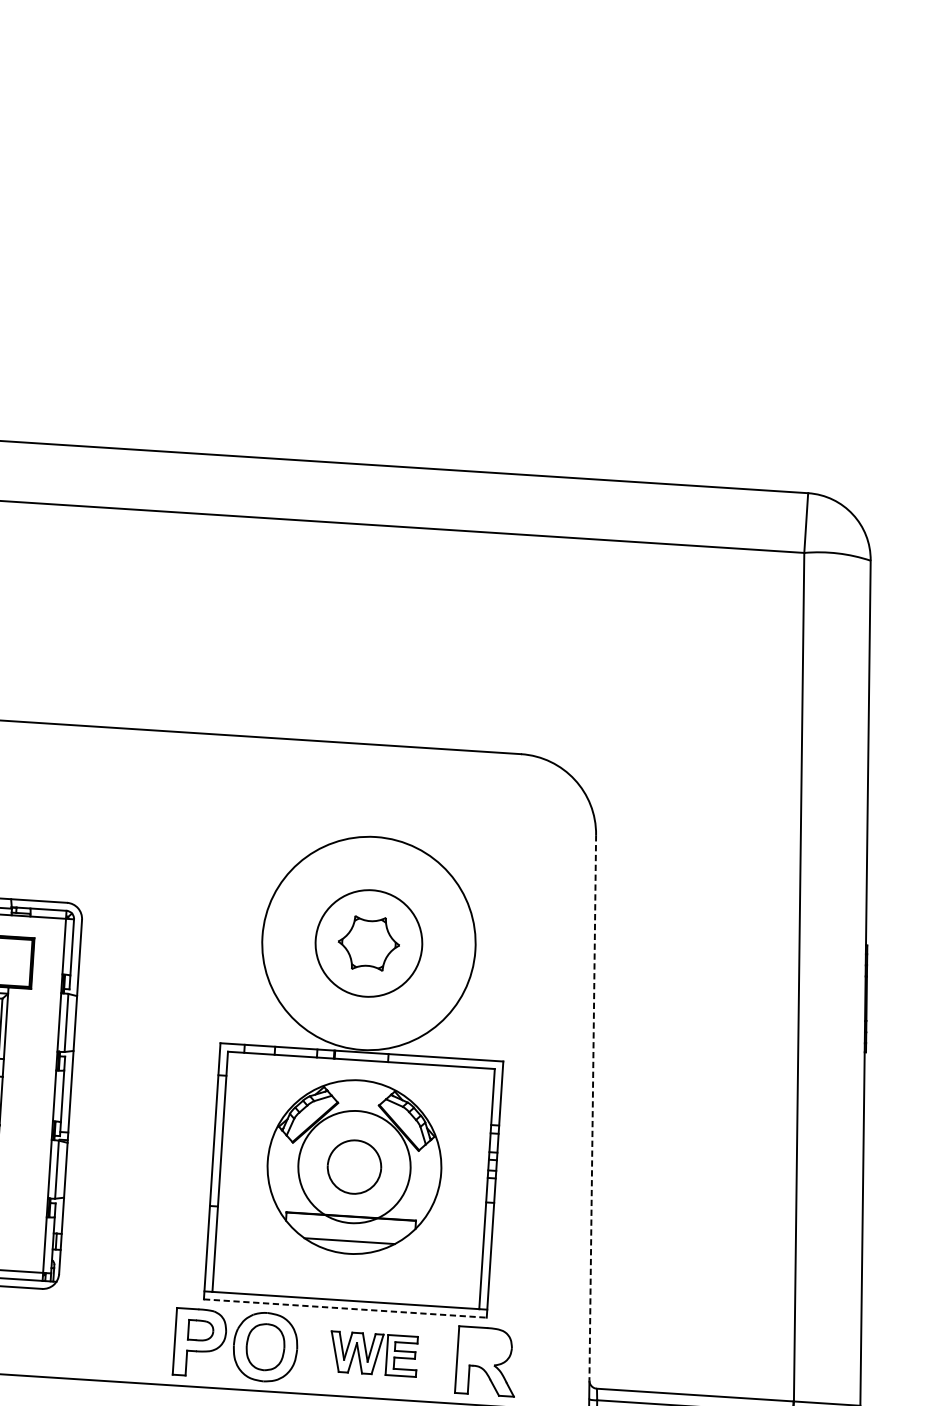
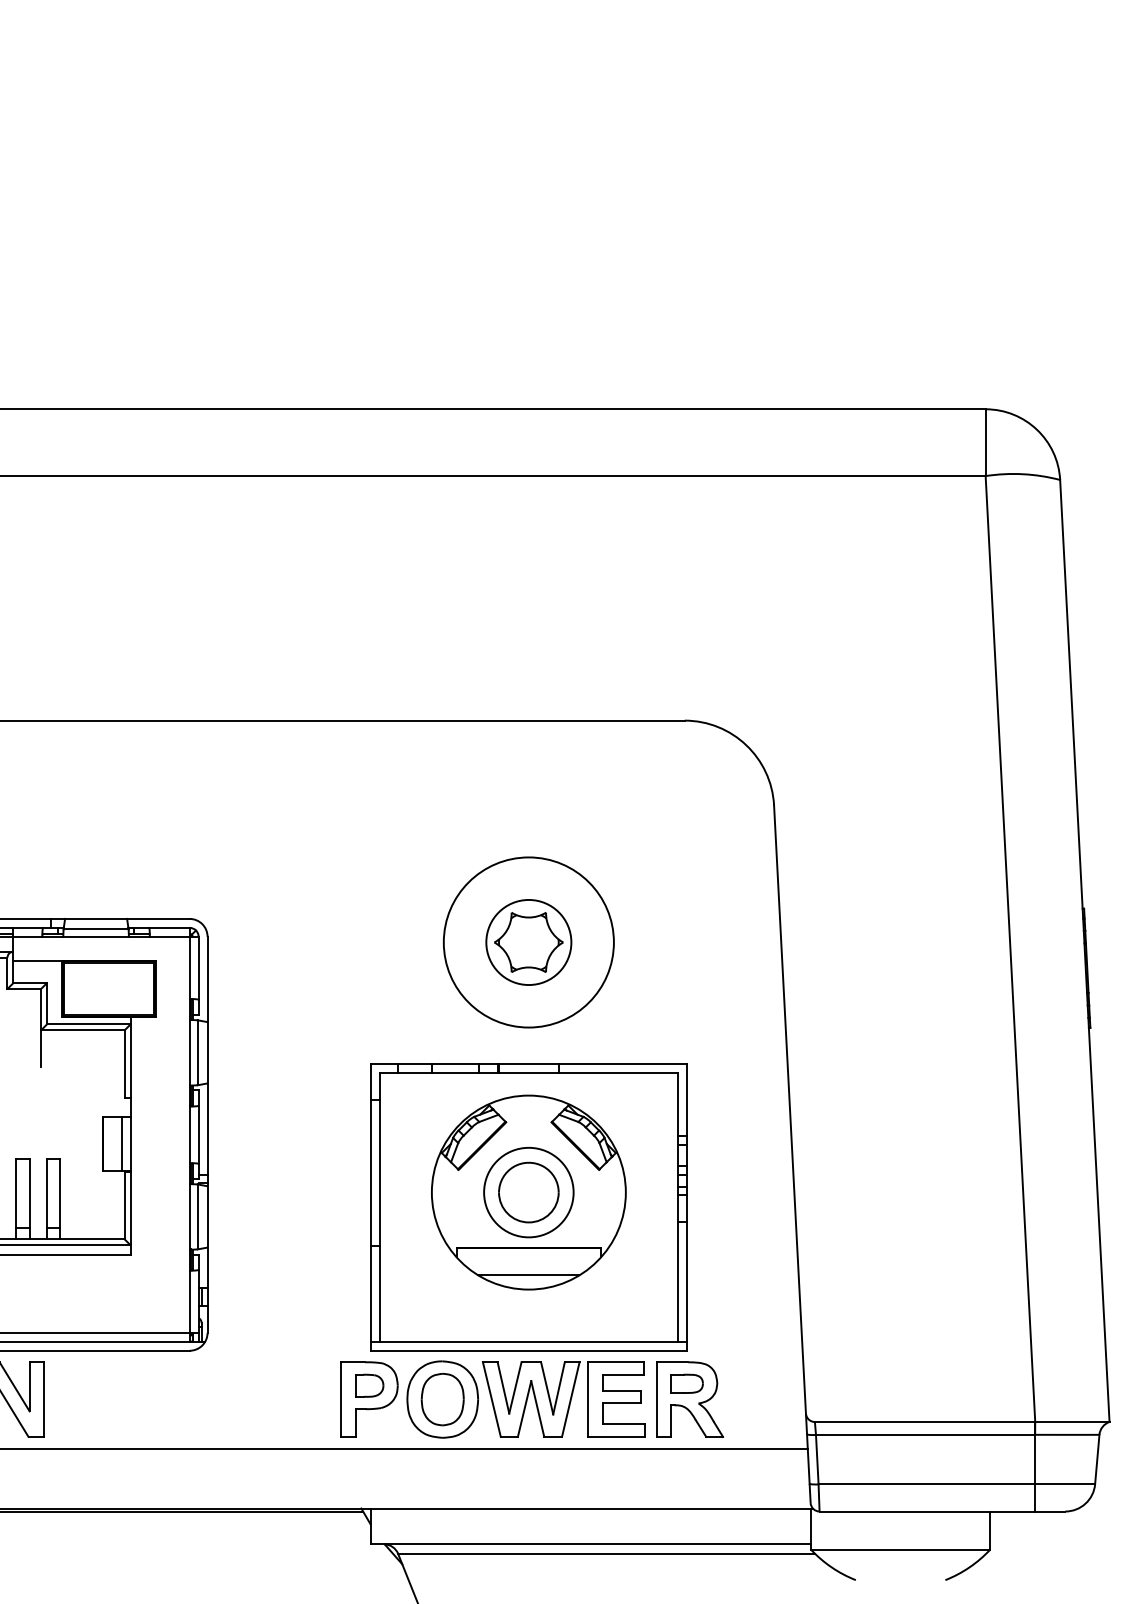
circle: (368, 943) -> (528, 942), size x0.71
circle: (368, 943) -> (528, 942), size x0.71
line: (593, 1107) -> (790, 1109), dashed -> solid
circle: (354, 1166) -> (528, 1192), size x0.71
line: (345, 1308) -> (529, 1350), dashed -> solid
part: (484, 1346) -> (686, 1383), added
part: (373, 1354) -> (563, 1399), size x1.67

